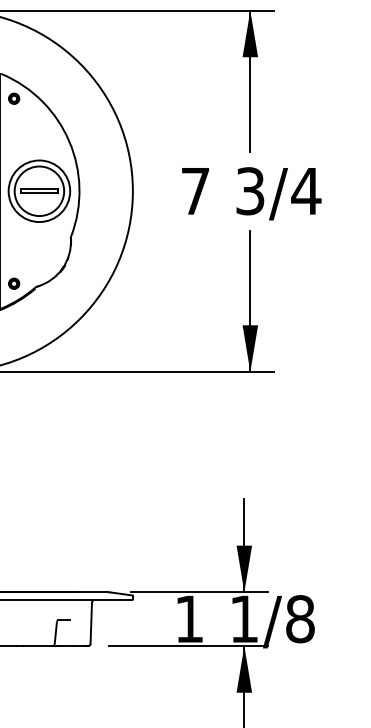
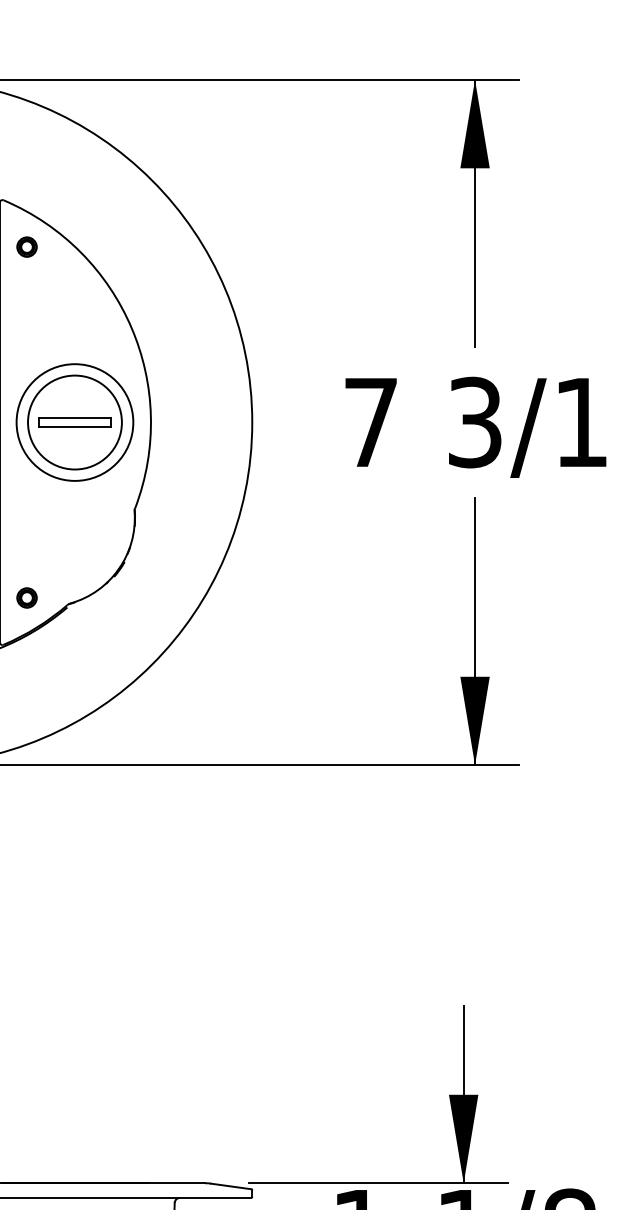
text: (306, 191) -> (581, 422), 3/4 -> 3/1

